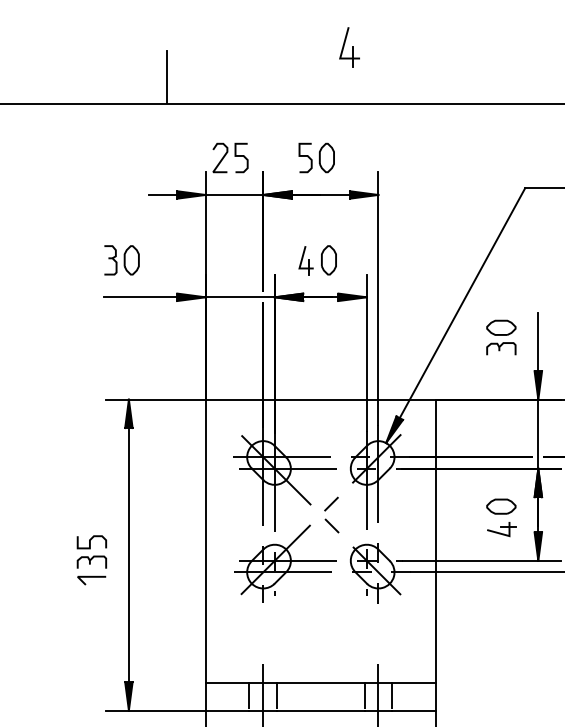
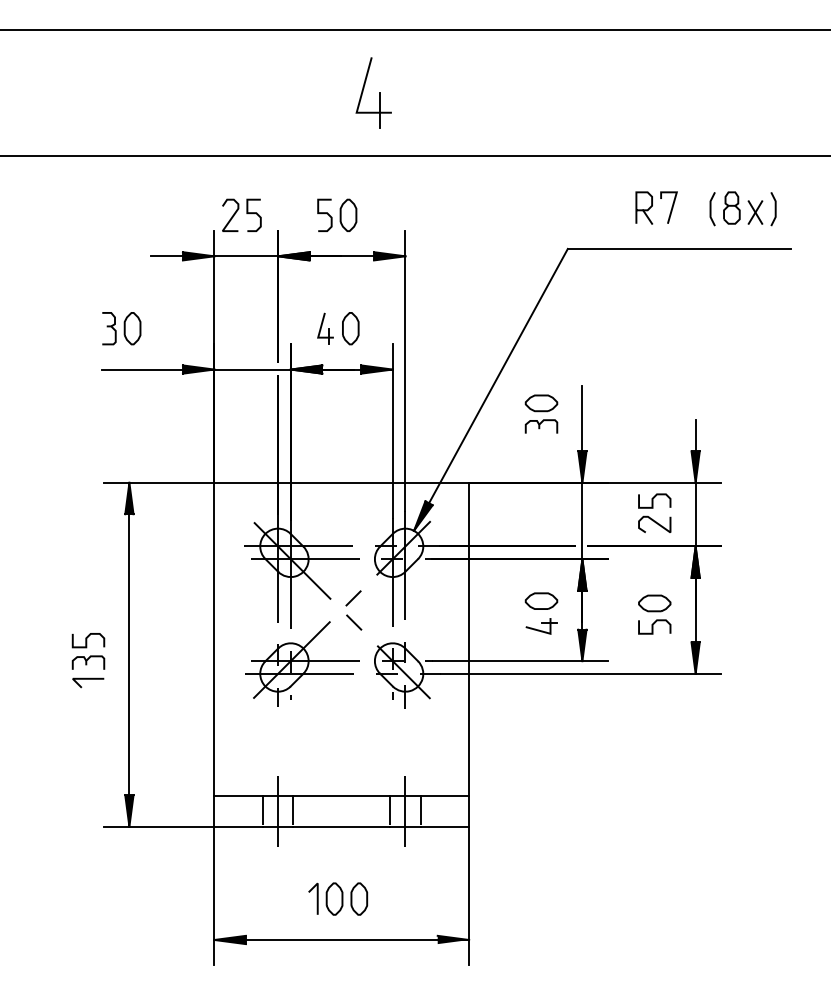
part: (349, 46) -> (373, 92), size x1.6
line: (166, 76) -> (171, 125), removed

